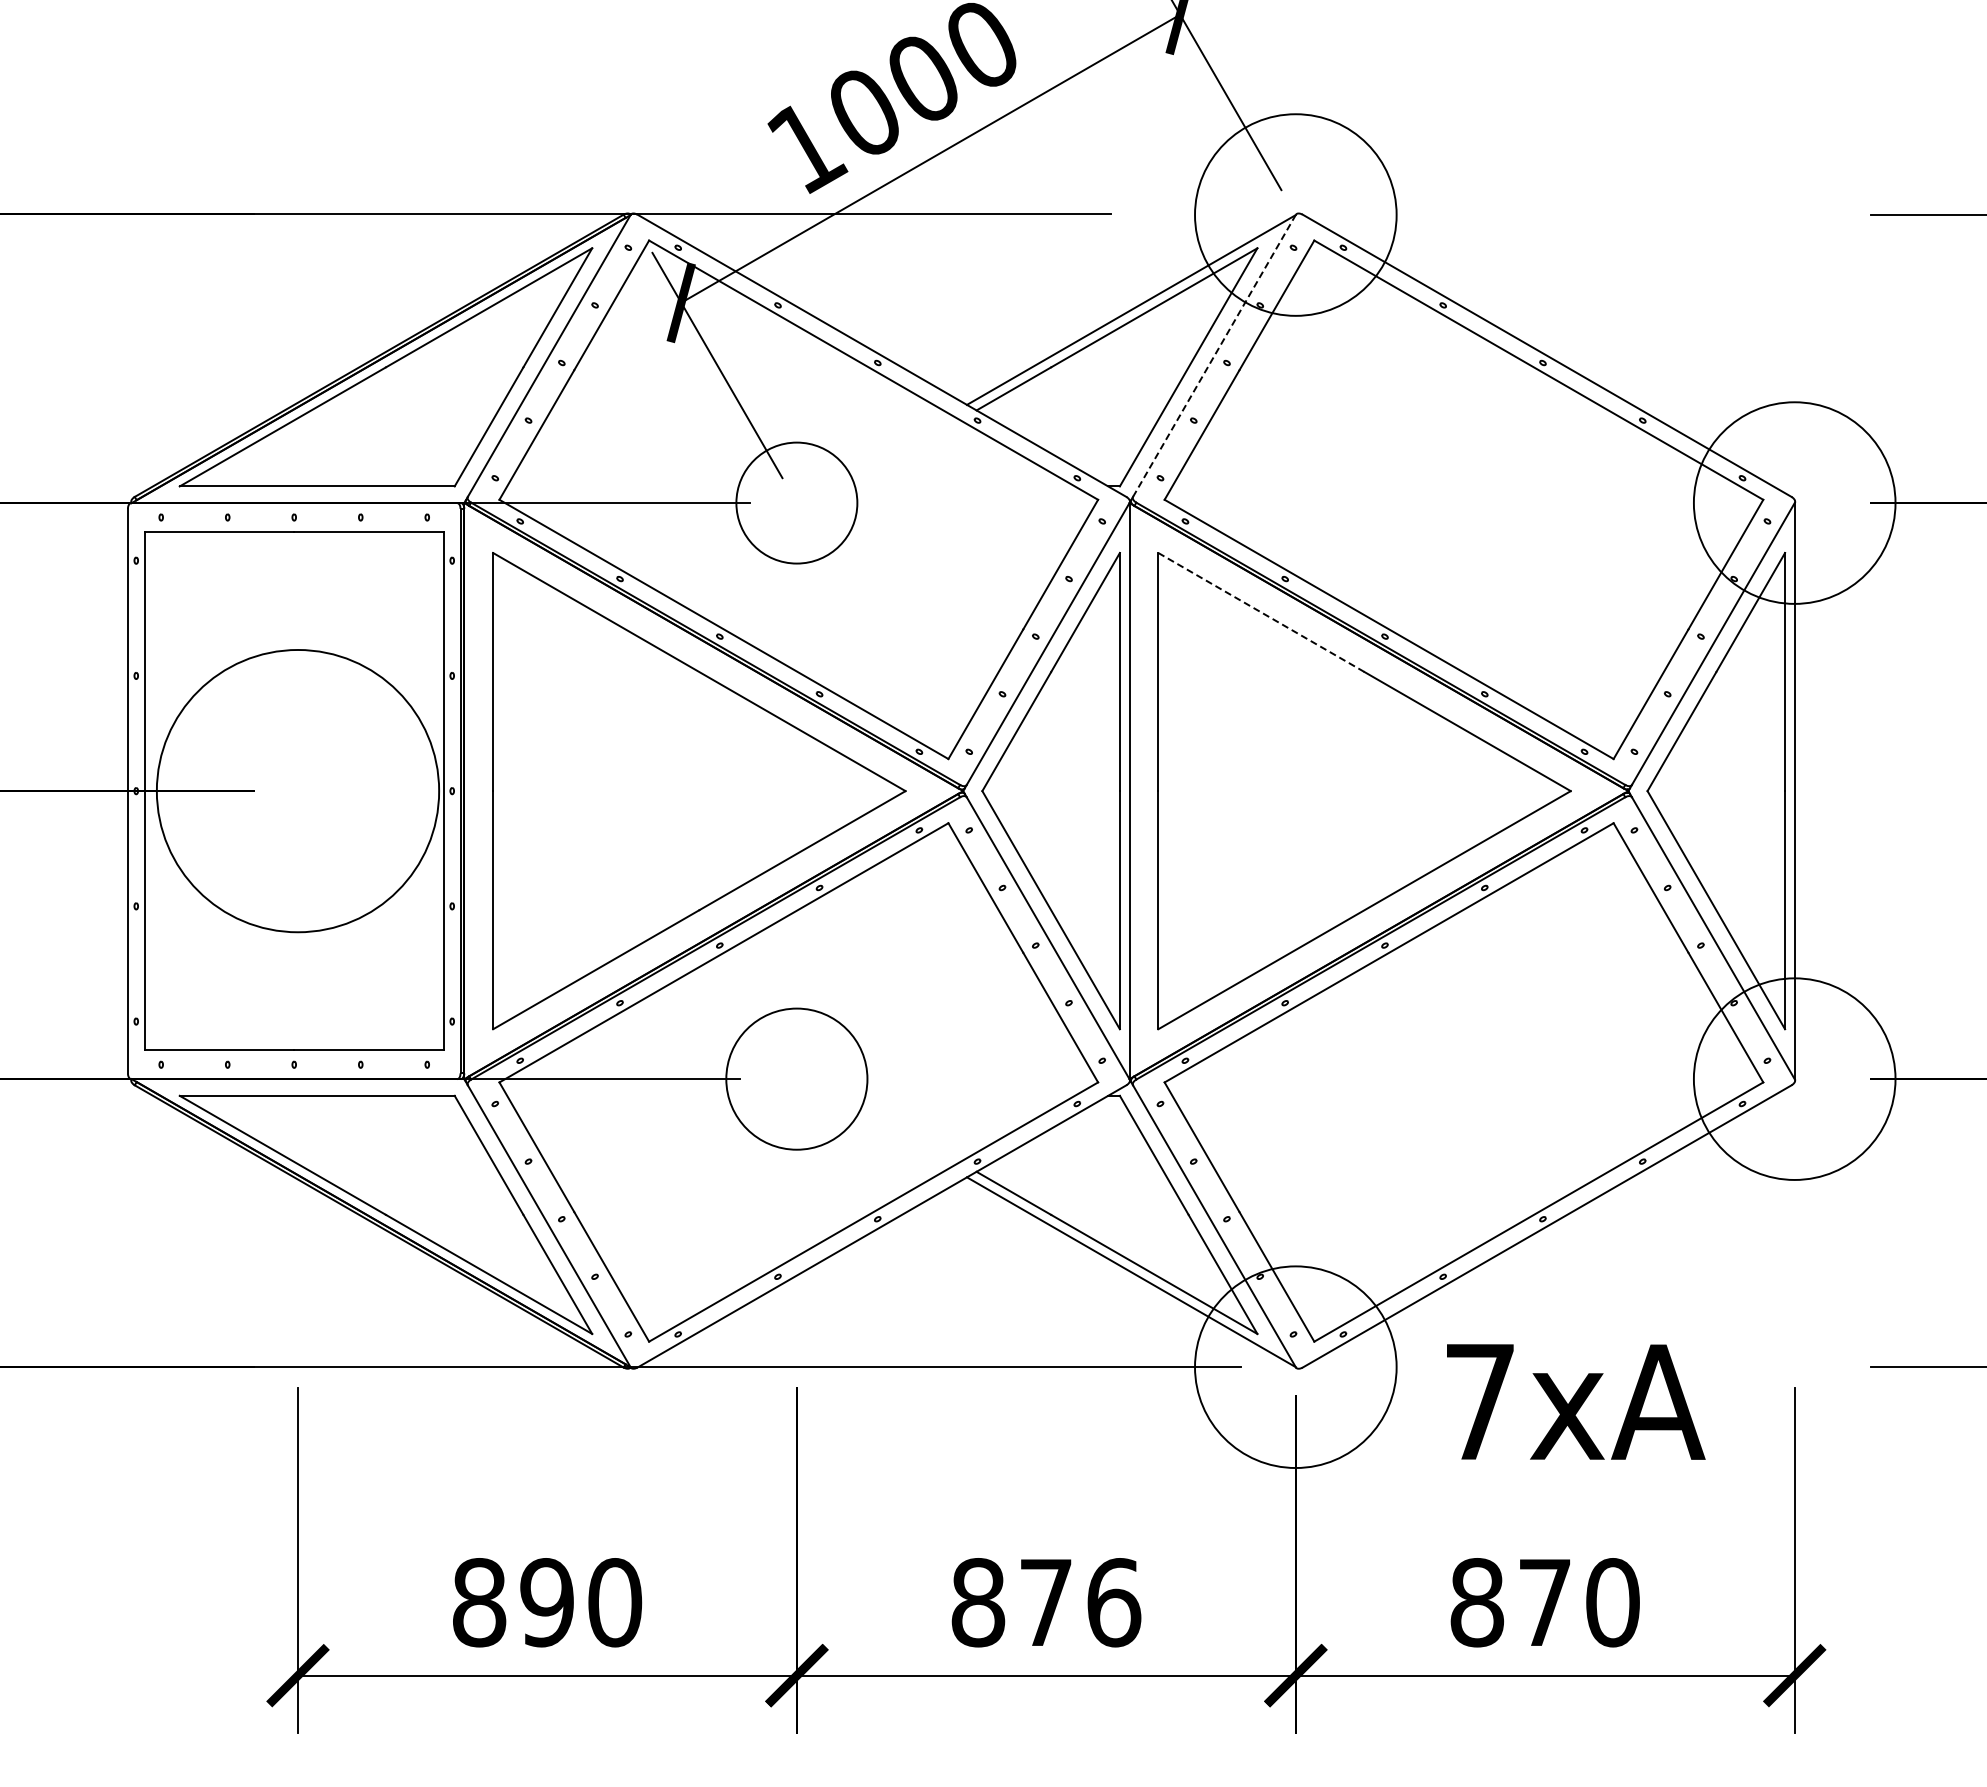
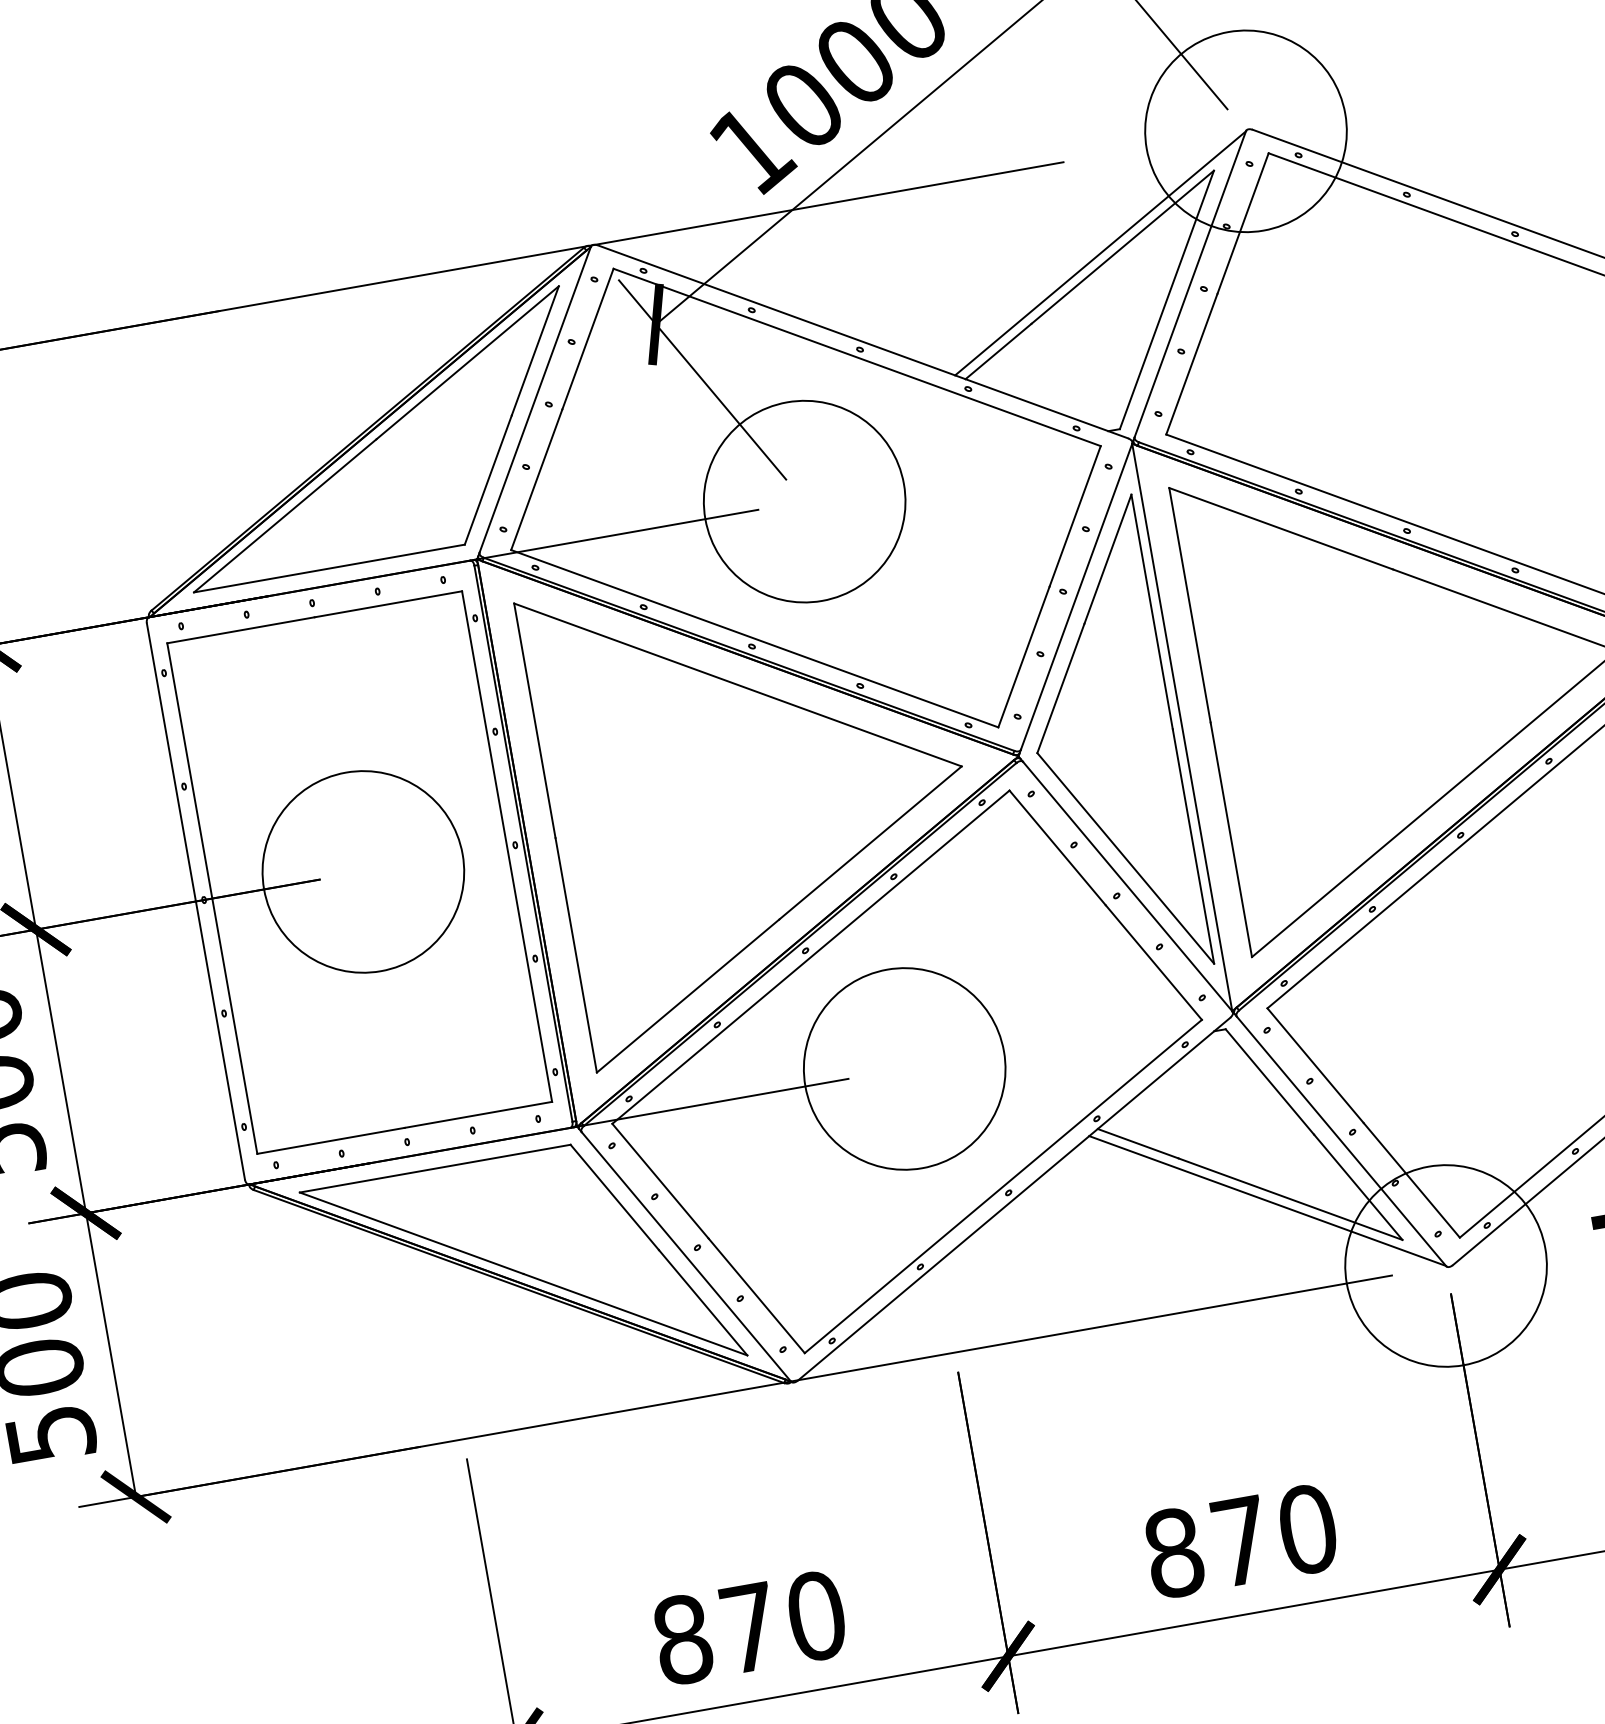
line: (1214, 355) -> (1190, 283), dashed -> solid
circle: (796, 502) -> (804, 501), size x1.67
line: (1261, 612) -> (1281, 528), dashed -> solid
circle: (297, 790) -> (362, 871), size x0.71
circle: (796, 1078) -> (904, 1068), size x1.43
text: (546, 1602) -> (749, 1627), 890 -> 870
text: (1114, 1602) -> (1308, 1529), 876 -> 870

